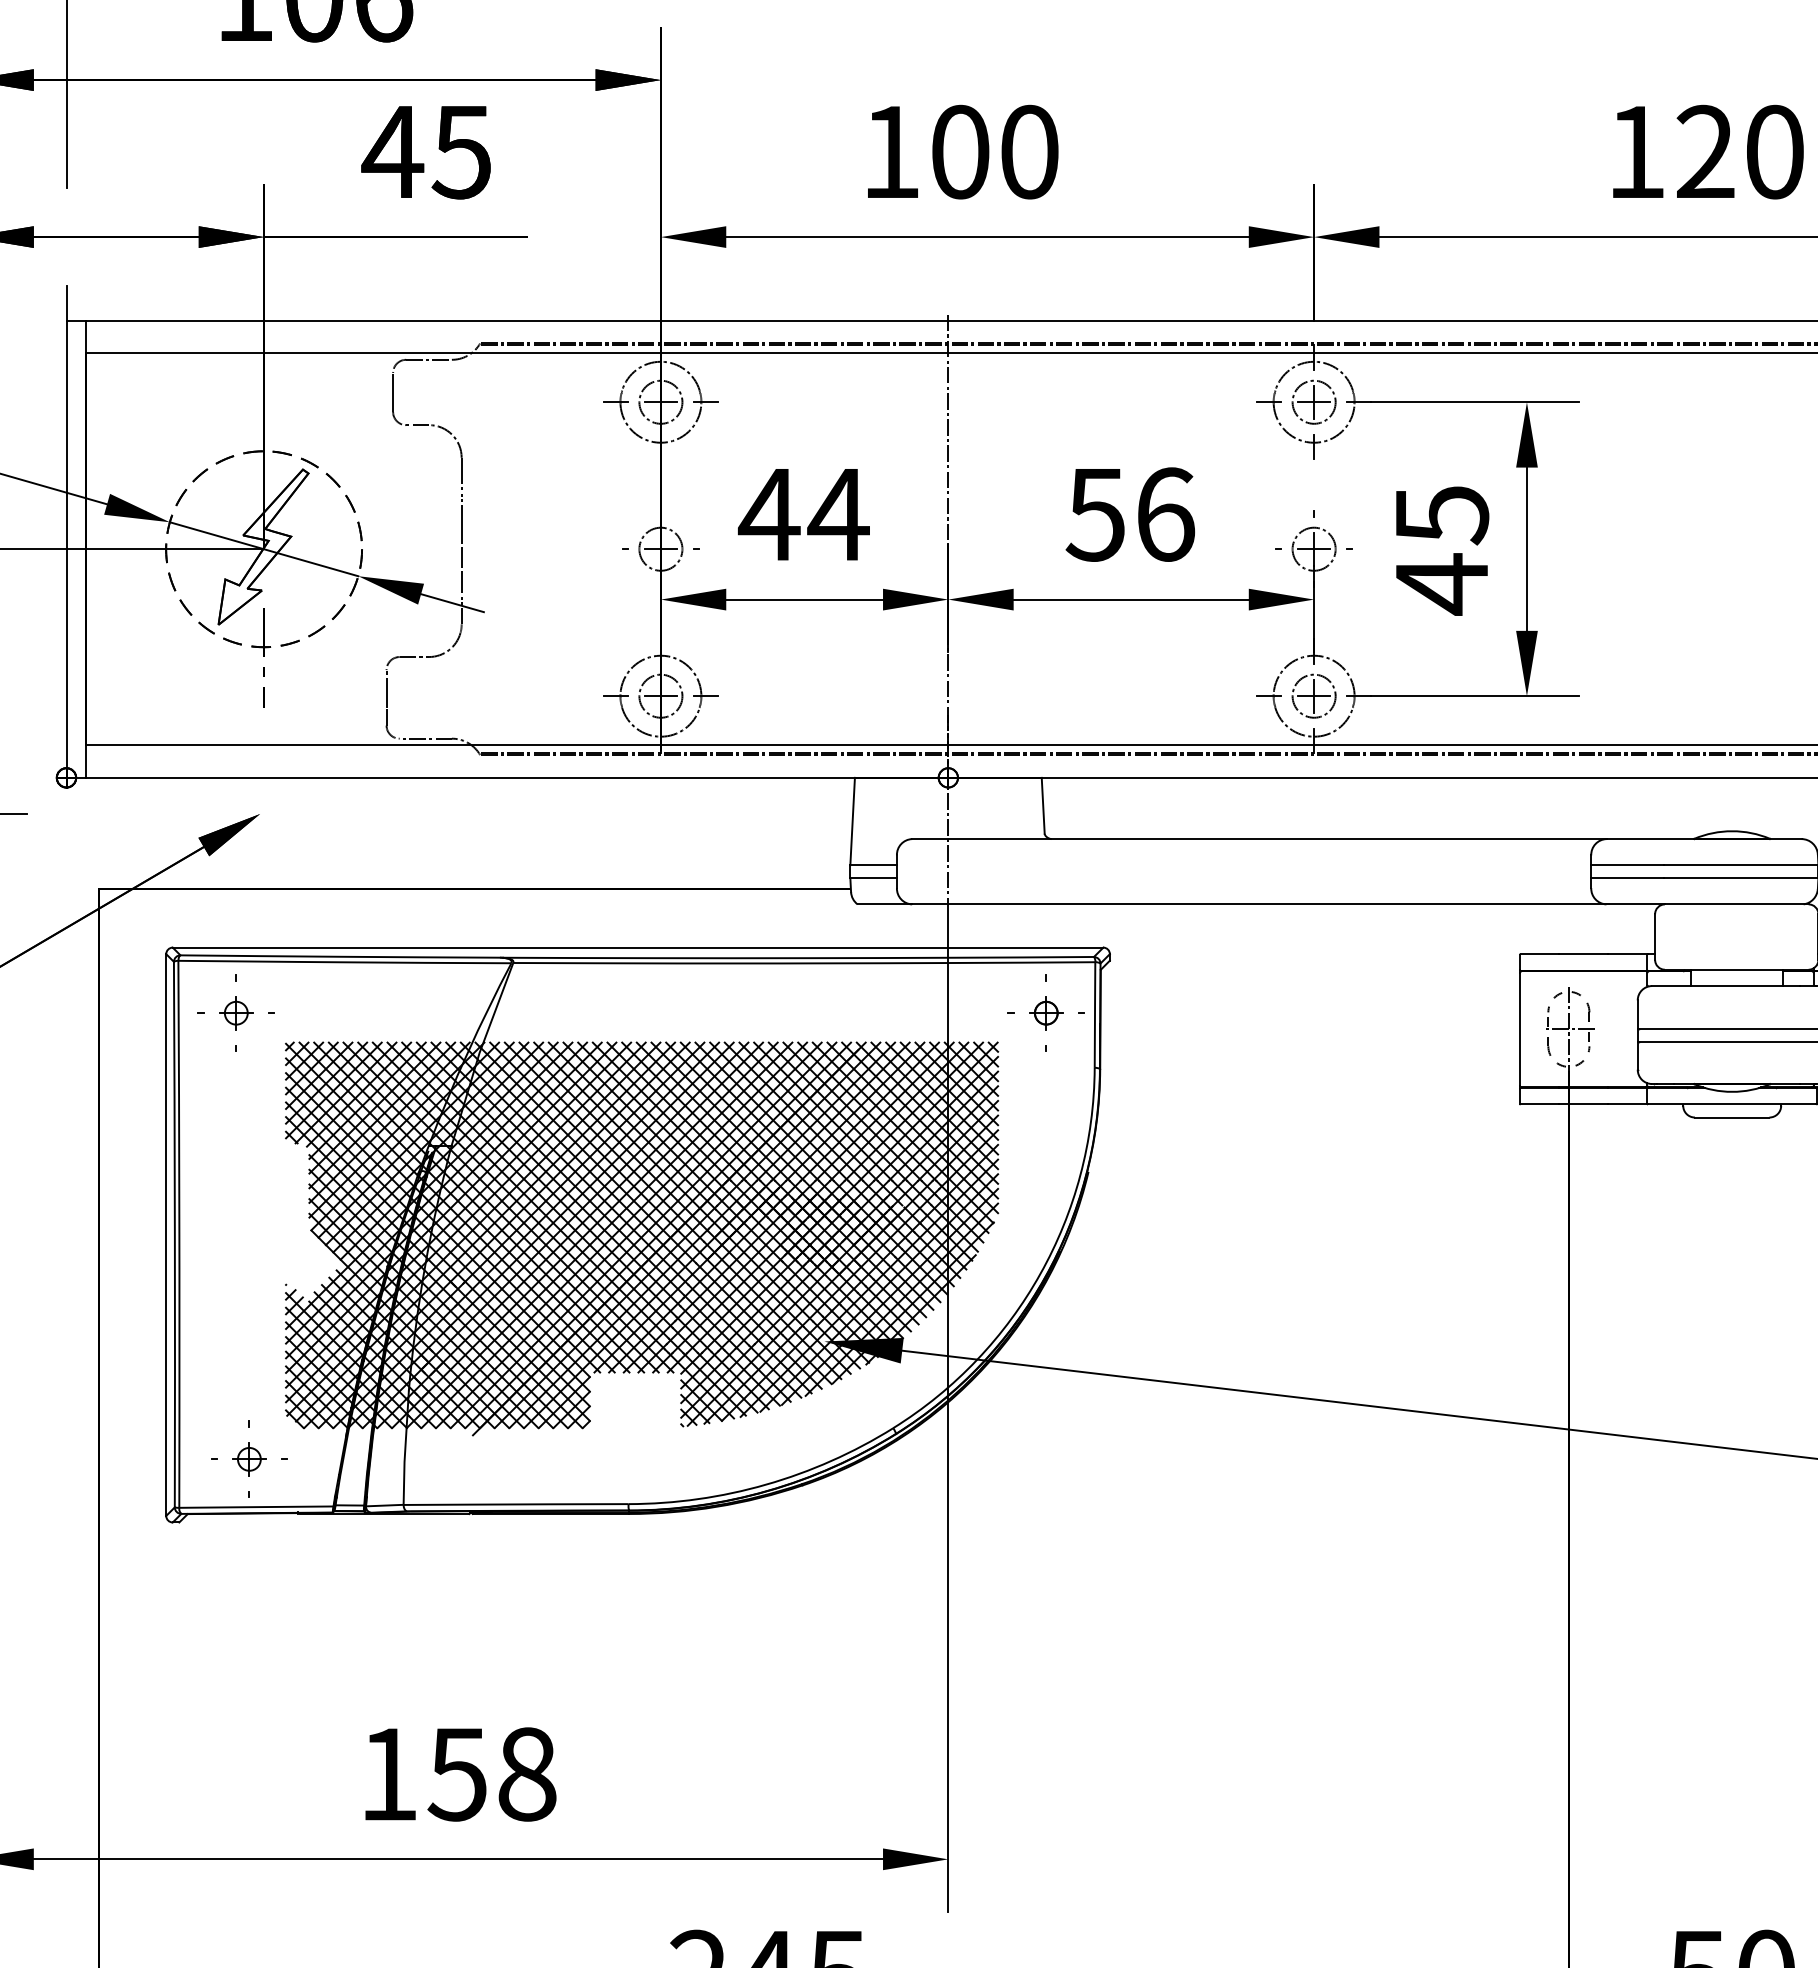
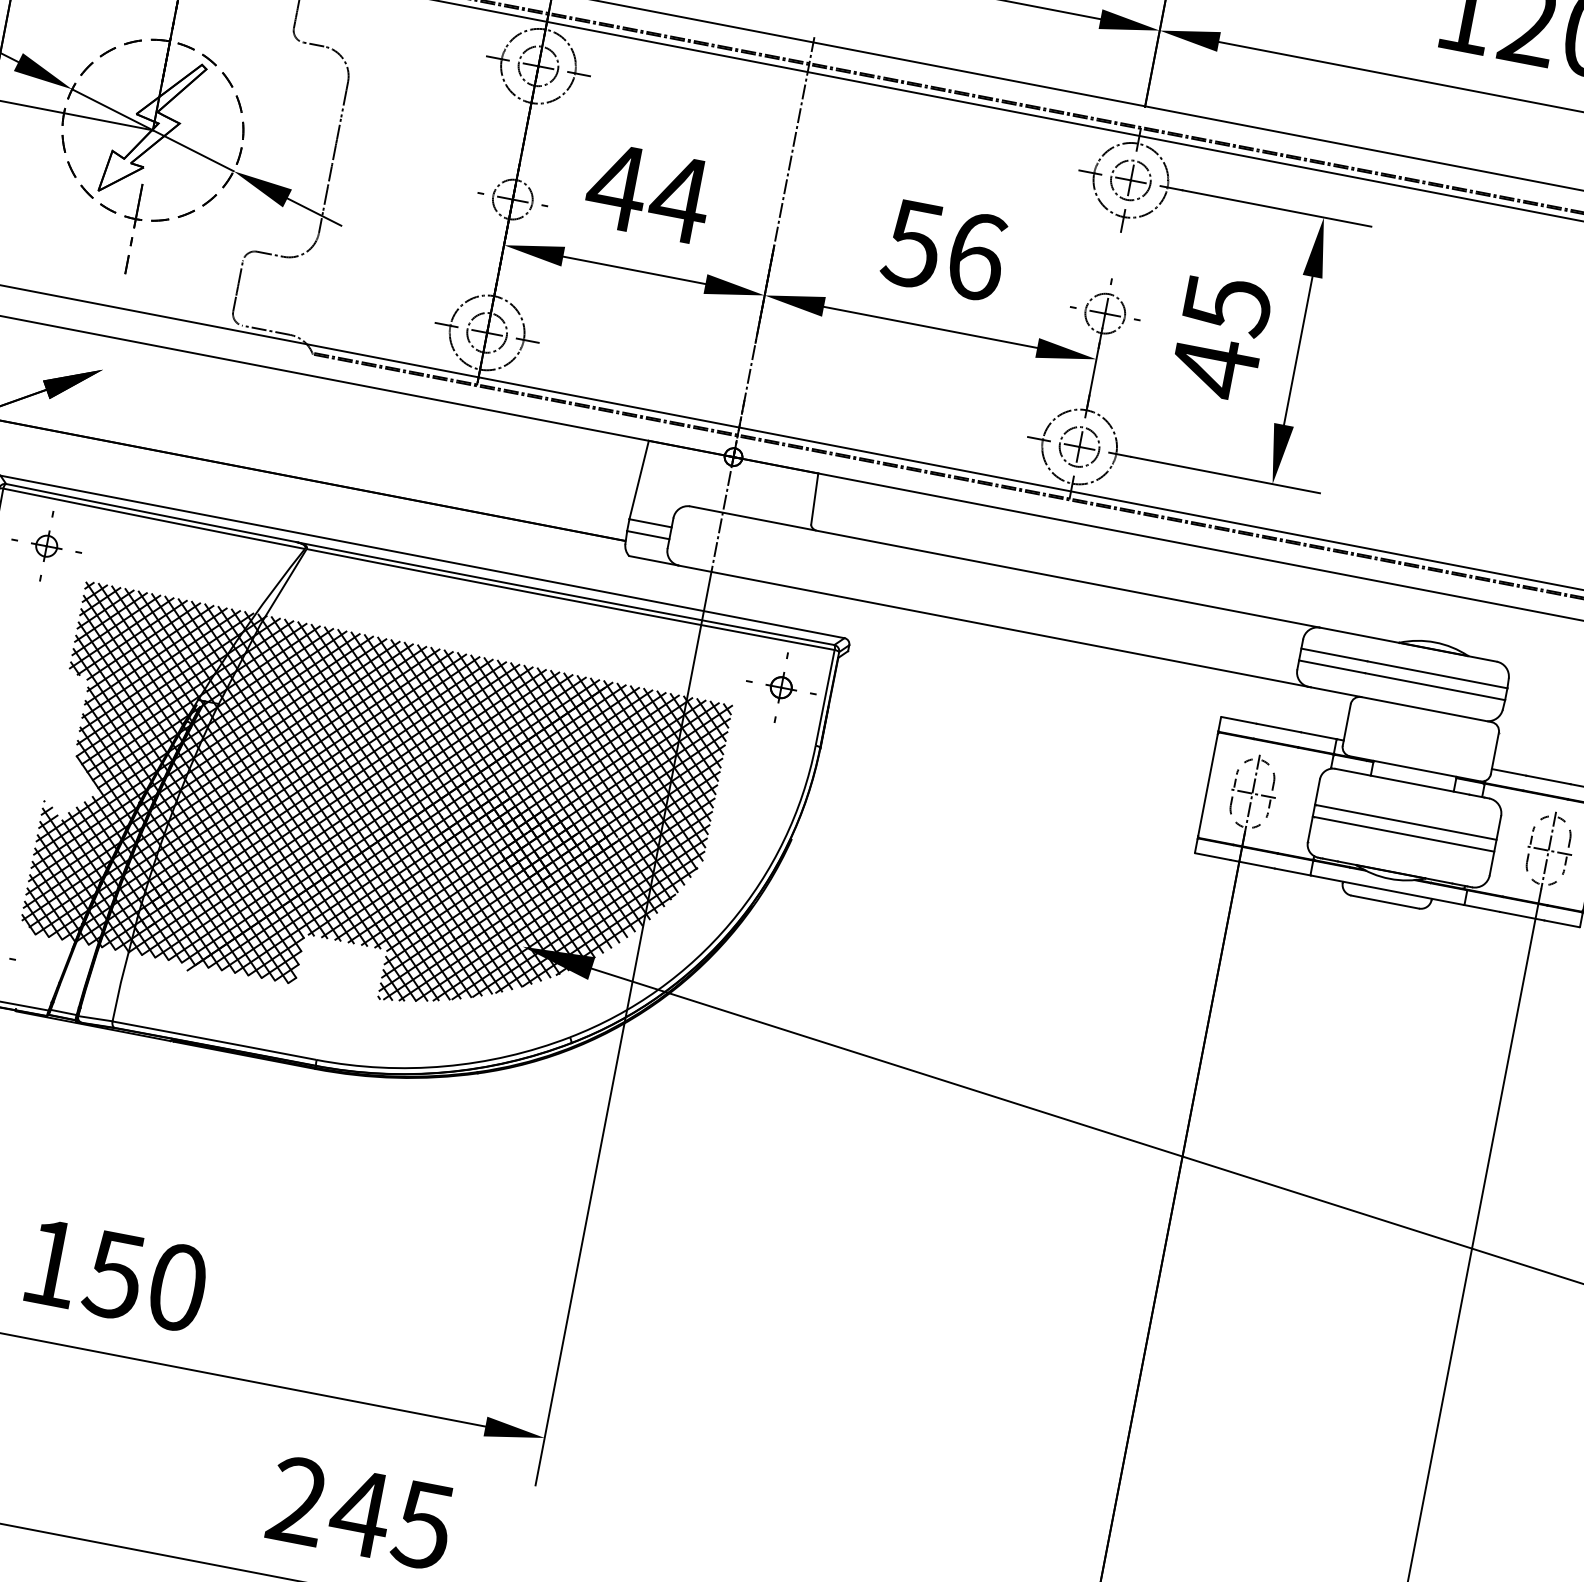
text: (527, 1774) -> (177, 1287), 158 -> 150

